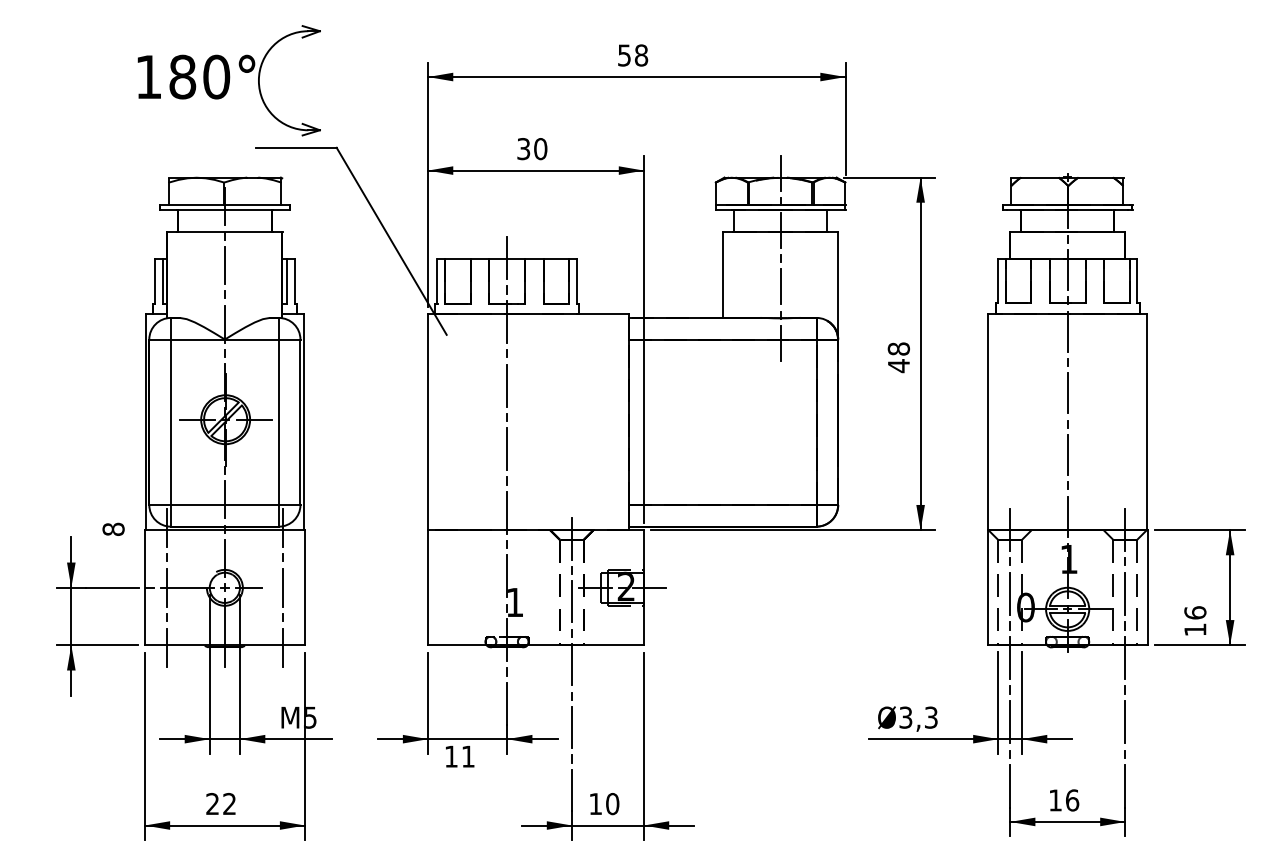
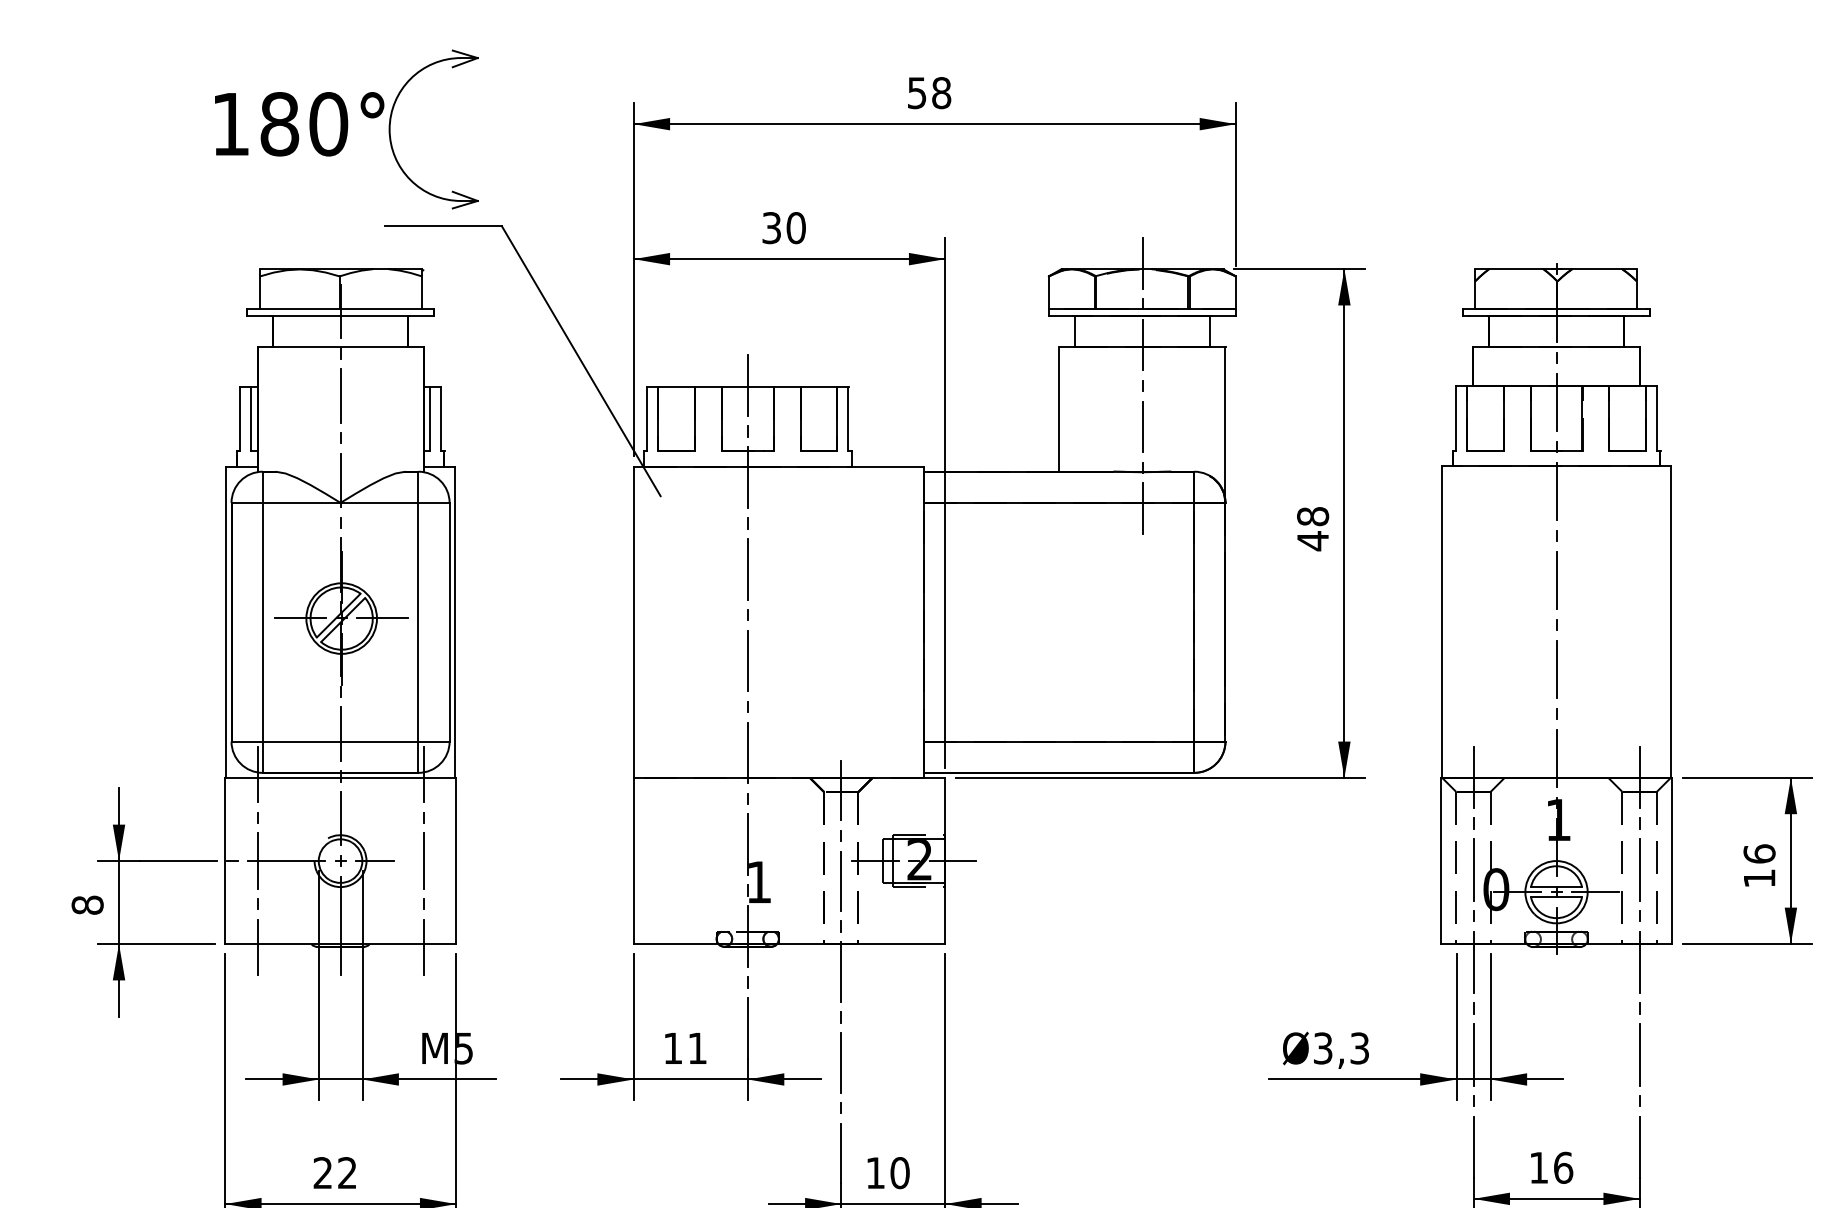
text: (113, 528) -> (87, 903), moved
text: (1195, 620) -> (1759, 864), moved
text: (460, 756) -> (686, 1048), moved

